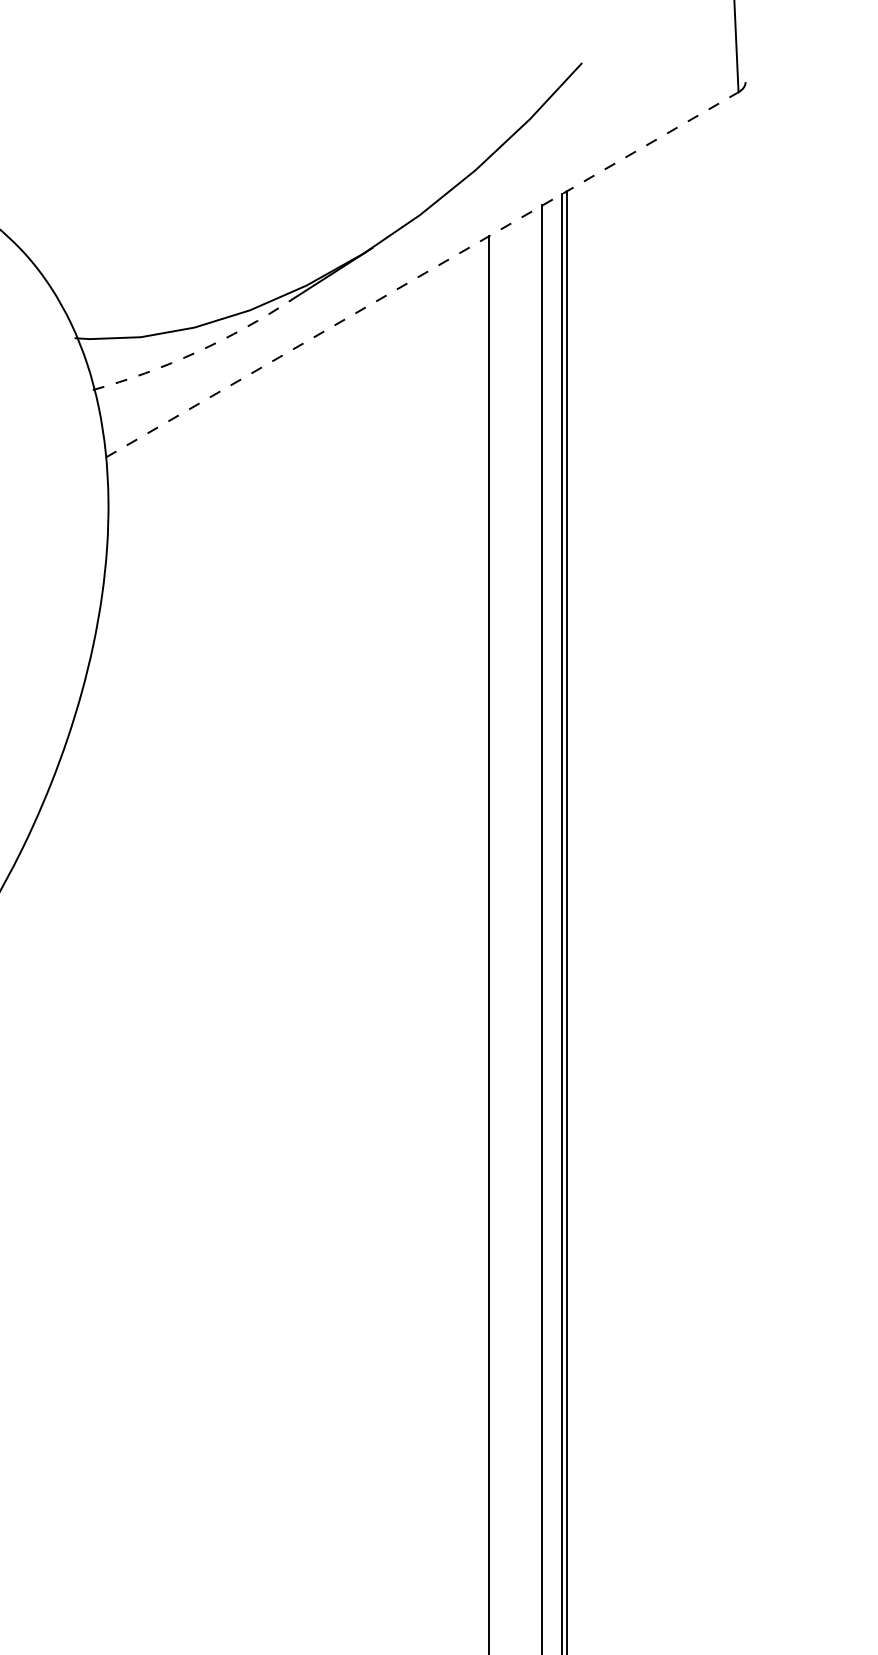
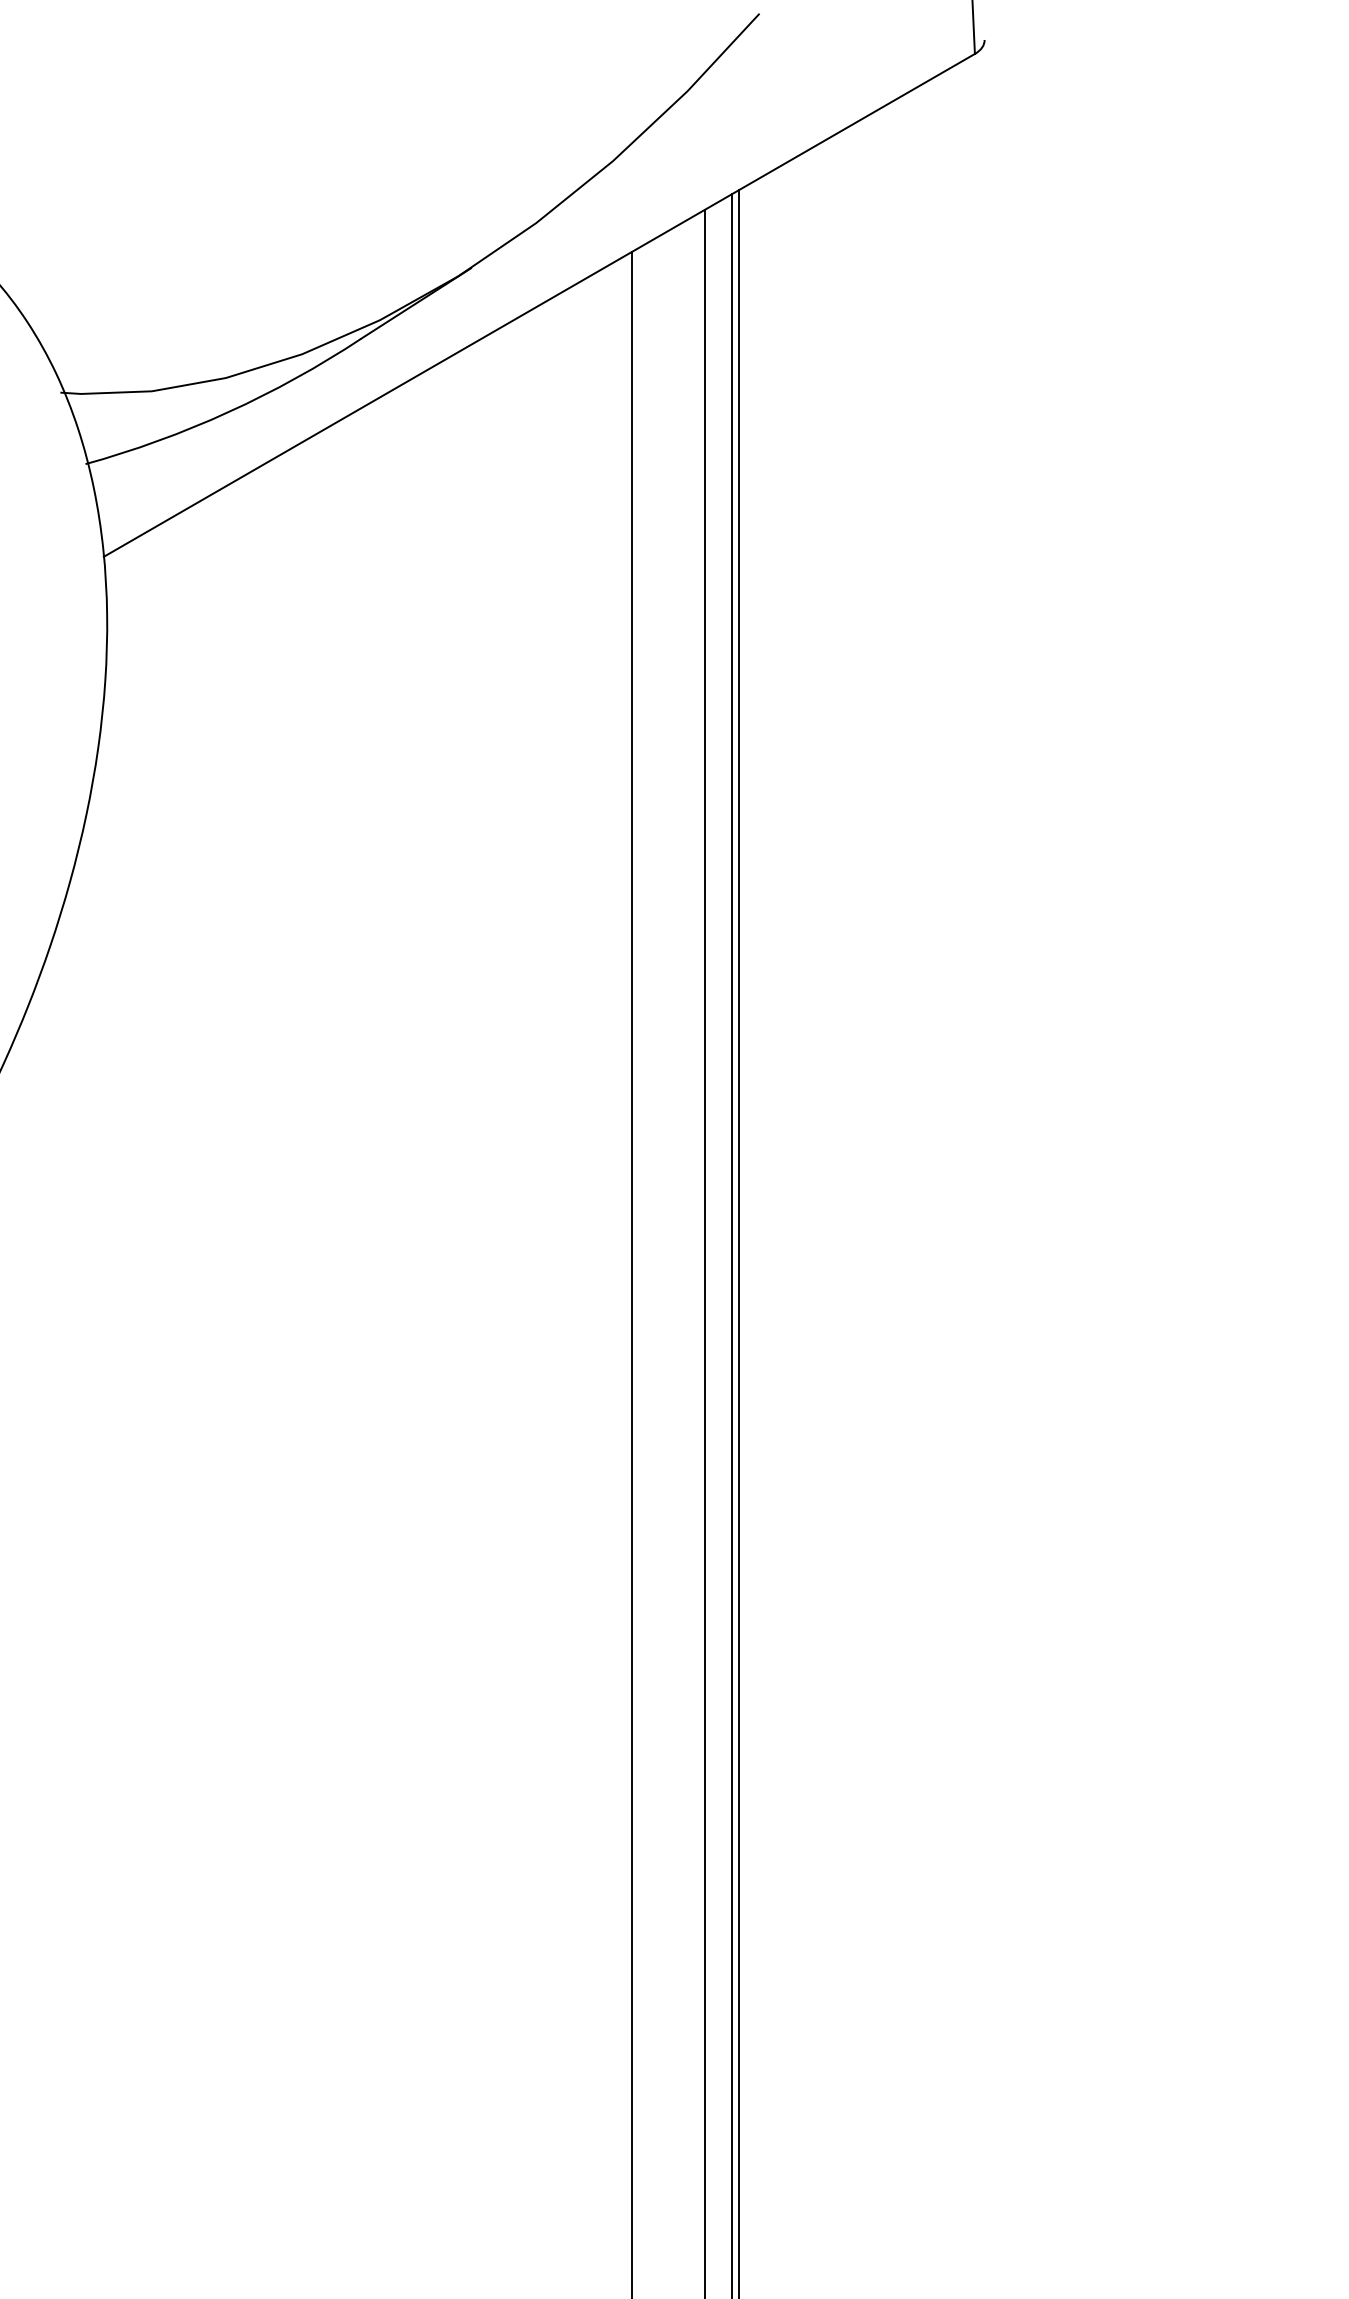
line: (422, 274) -> (539, 305), dashed -> solid
arc: (196, 352) -> (228, 412), dashed -> solid

